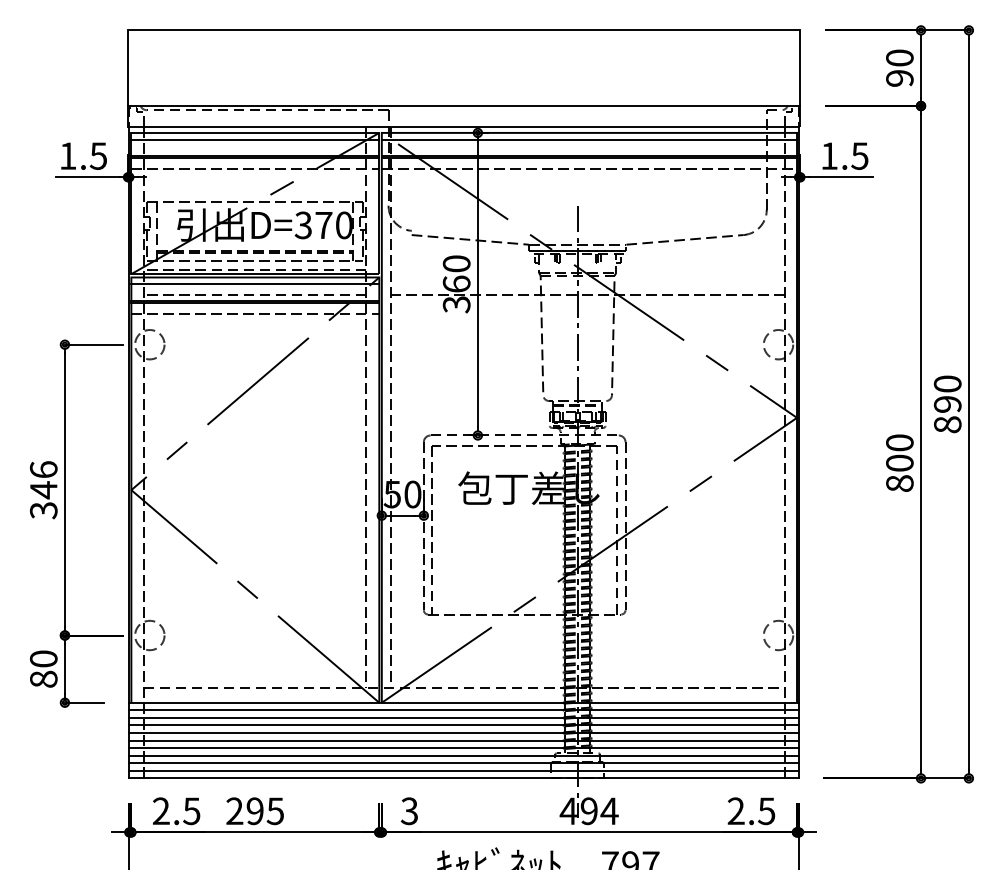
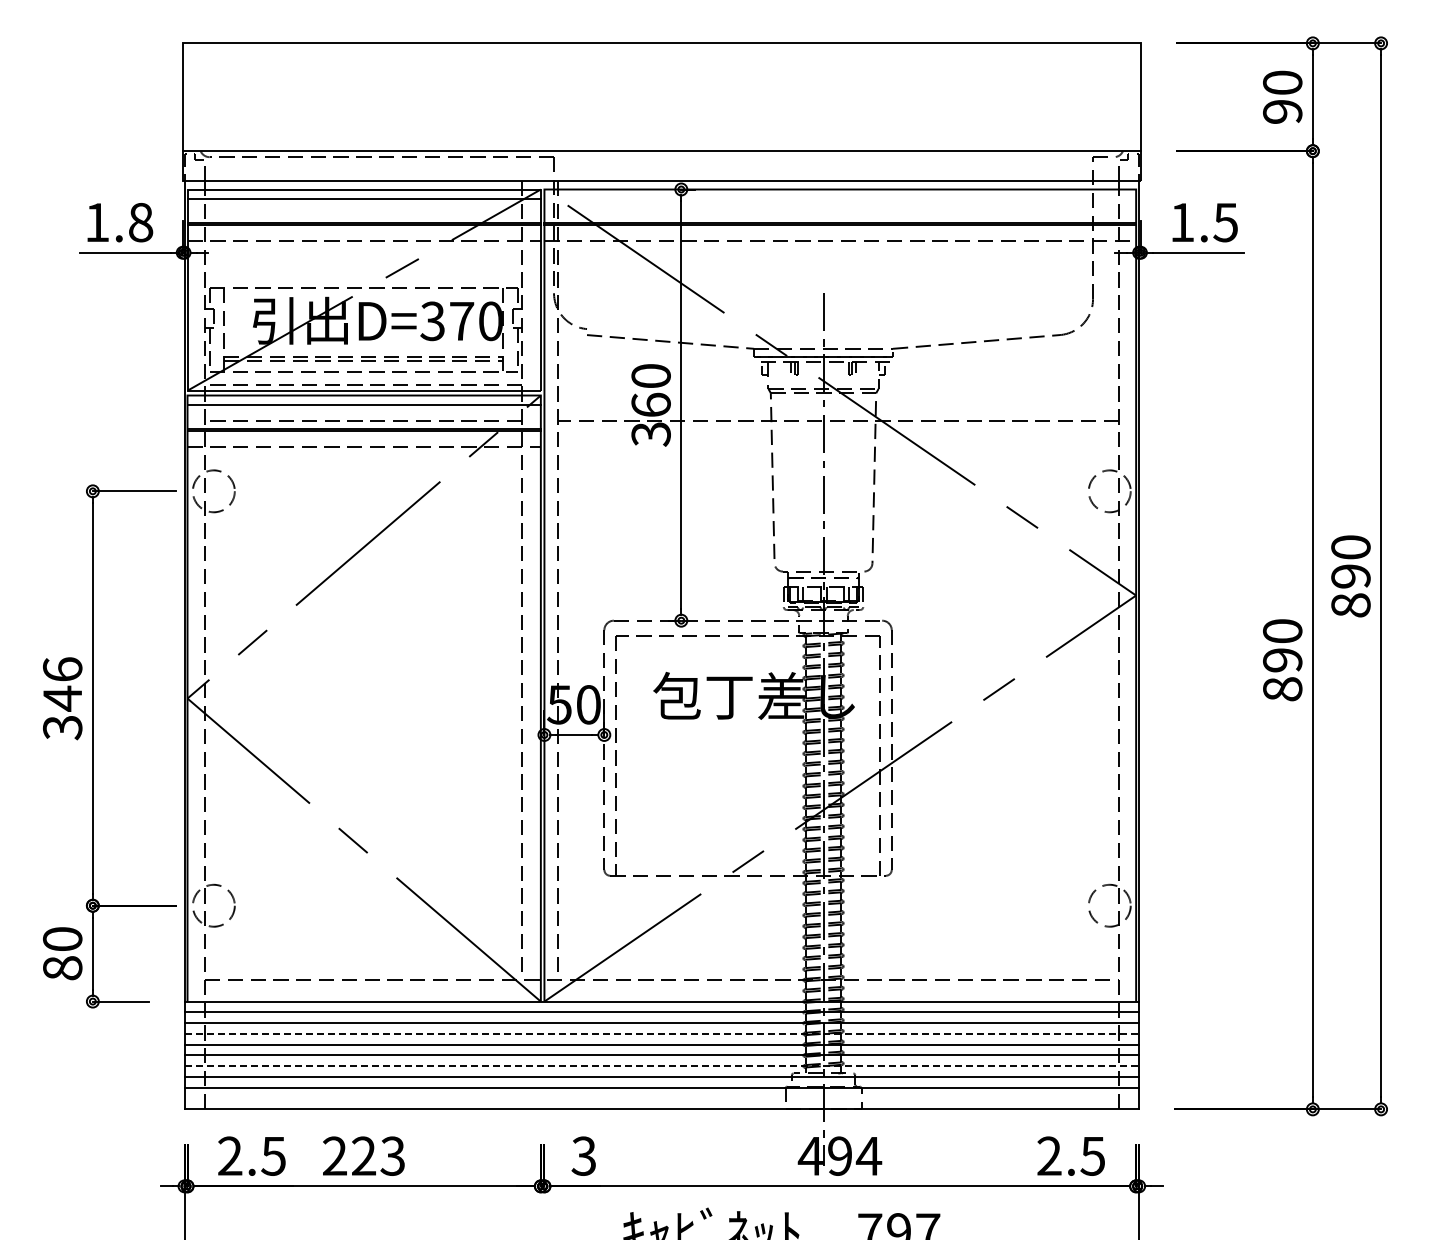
line: (589, 139) -> (840, 199), removed
text: (98, 156) -> (140, 222), 1.5 -> 1.8
text: (899, 463) -> (1282, 660), 800 -> 890
line: (464, 725) -> (662, 1033), solid -> dashed
line: (464, 748) -> (662, 1066), solid -> dashed
line: (463, 770) -> (661, 1098), removed
text: (265, 810) -> (378, 1155), 295 -> 223

